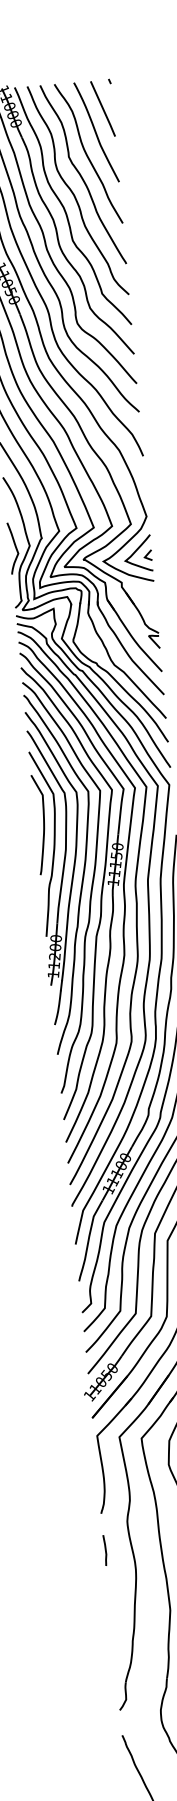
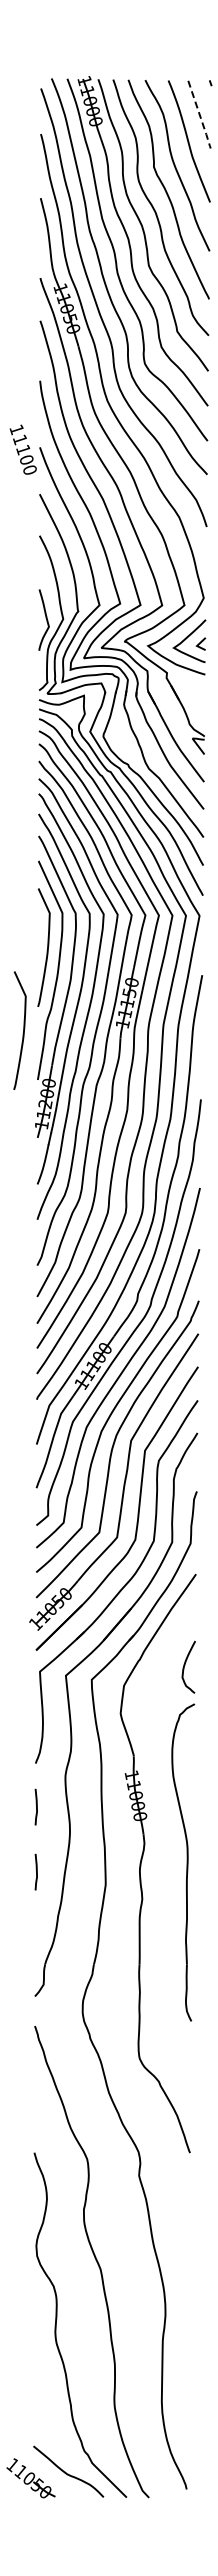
line: (103, 110) -> (200, 116), solid -> dashed
curve: (30, 896) -> (23, 1030), added
line: (110, 1605) -> (36, 1872), added

